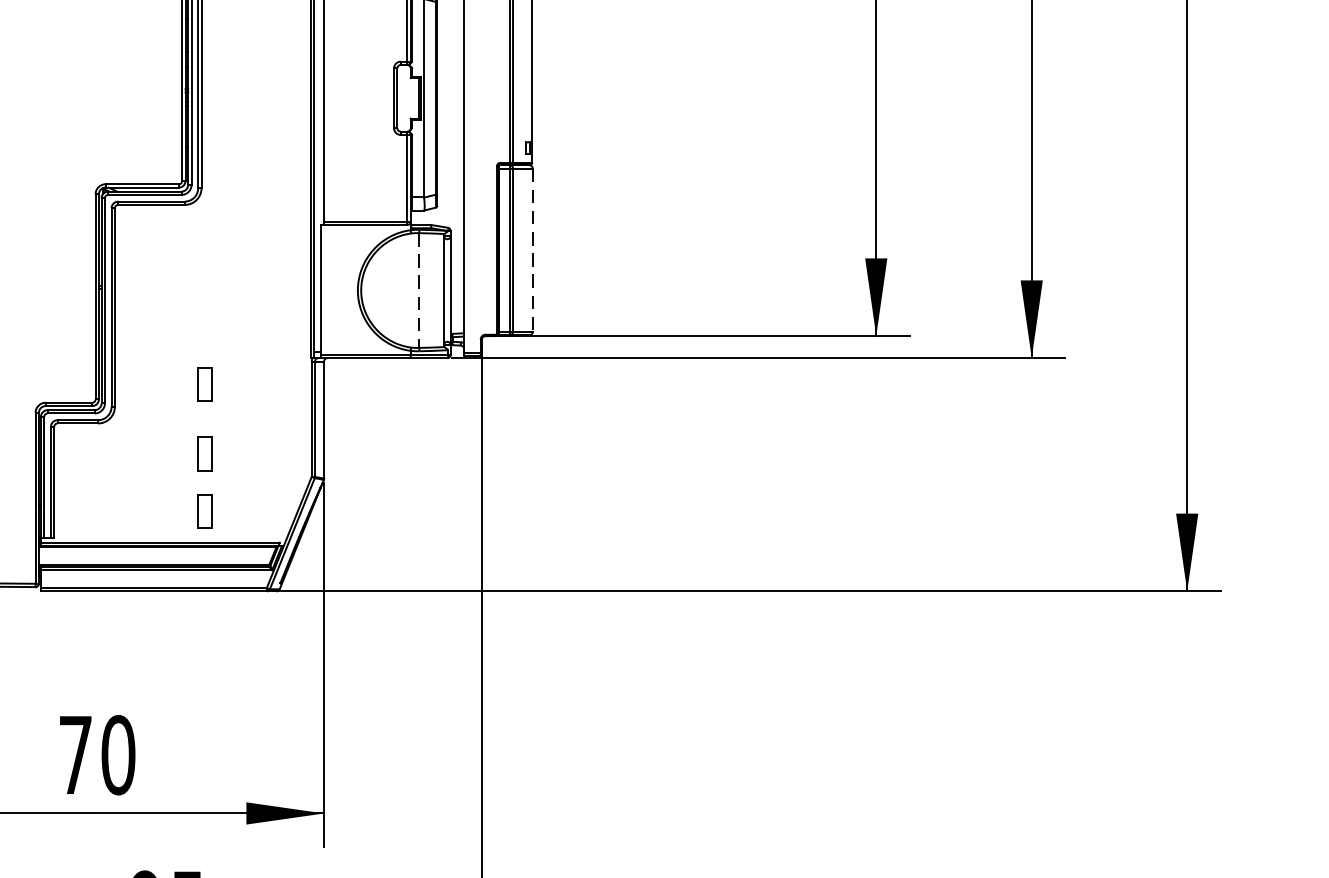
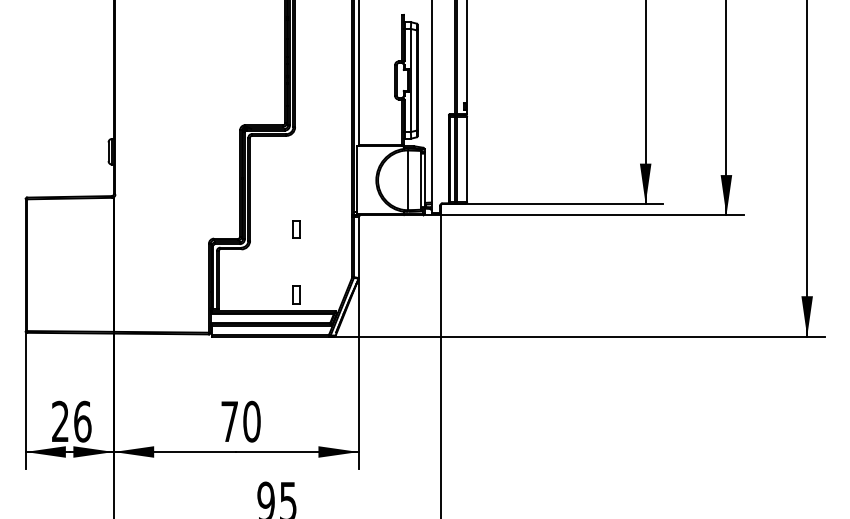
line: (533, 250) -> (467, 159), dashed -> solid
line: (417, 290) -> (407, 180), dashed -> solid
part: (204, 454) -> (296, 265), removed

